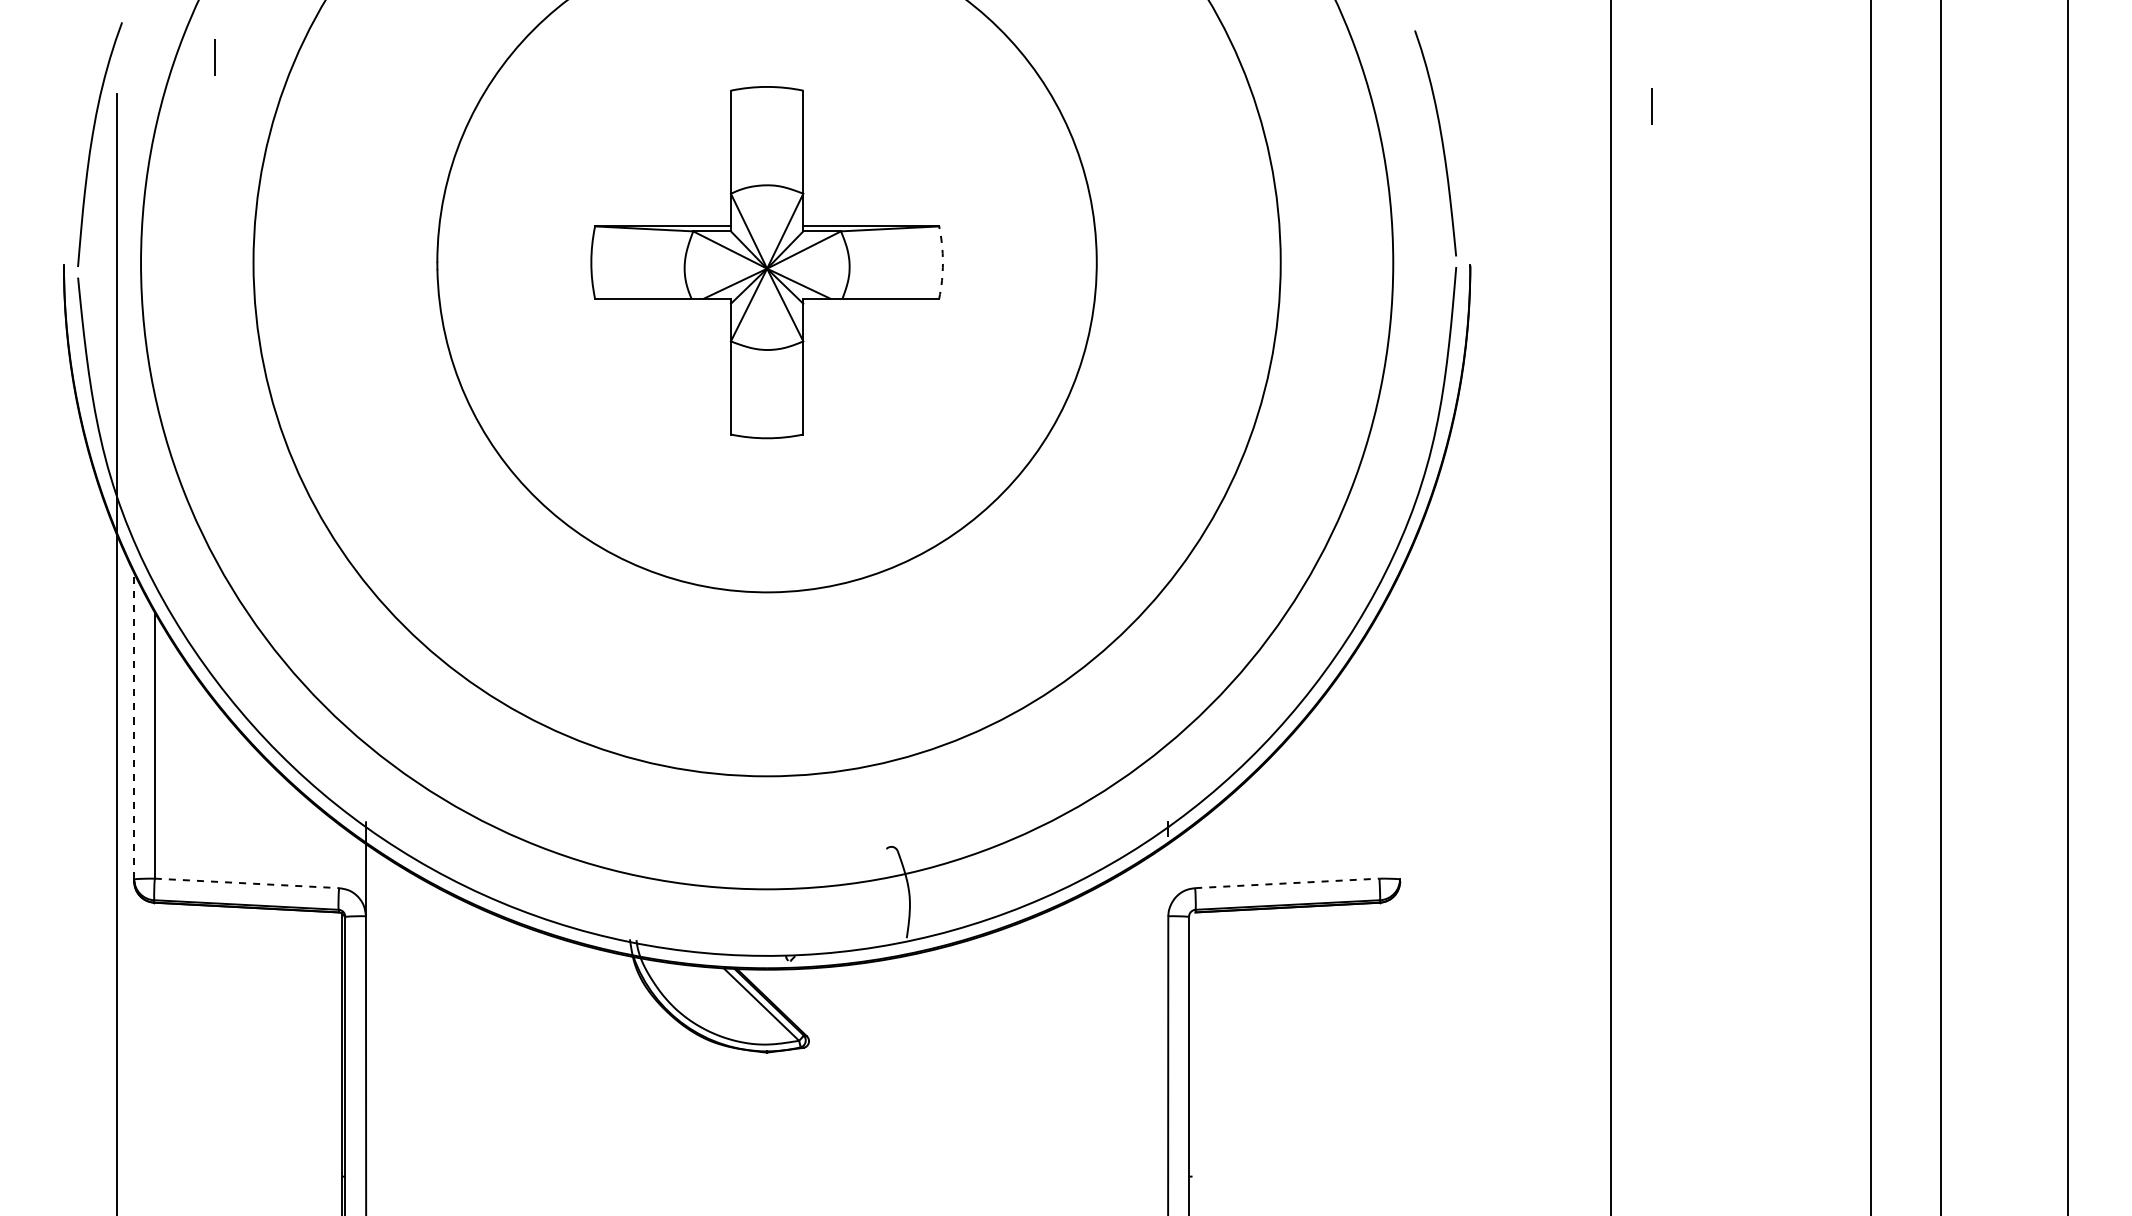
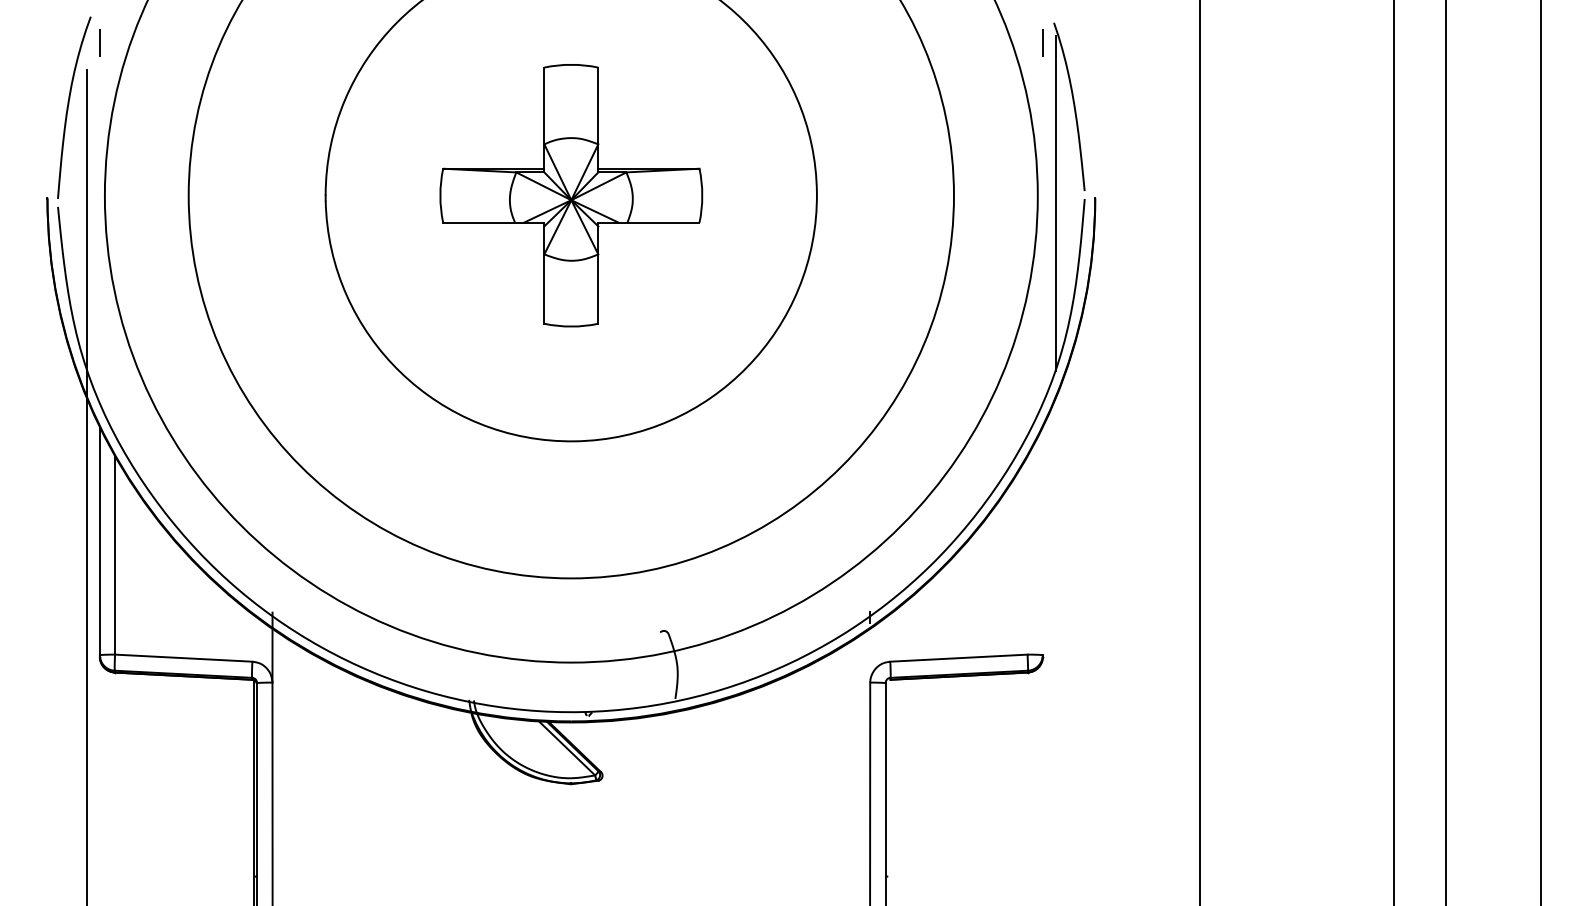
line: (214, 57) -> (99, 42), moved
line: (1651, 106) -> (1042, 42), moved
arc: (942, 262) -> (701, 195), dashed -> solid
line: (1417, 273) -> (1055, 203), added
line: (134, 725) -> (100, 540), dashed -> solid
line: (247, 883) -> (184, 658), dashed -> solid
line: (1287, 883) -> (959, 658), dashed -> solid

